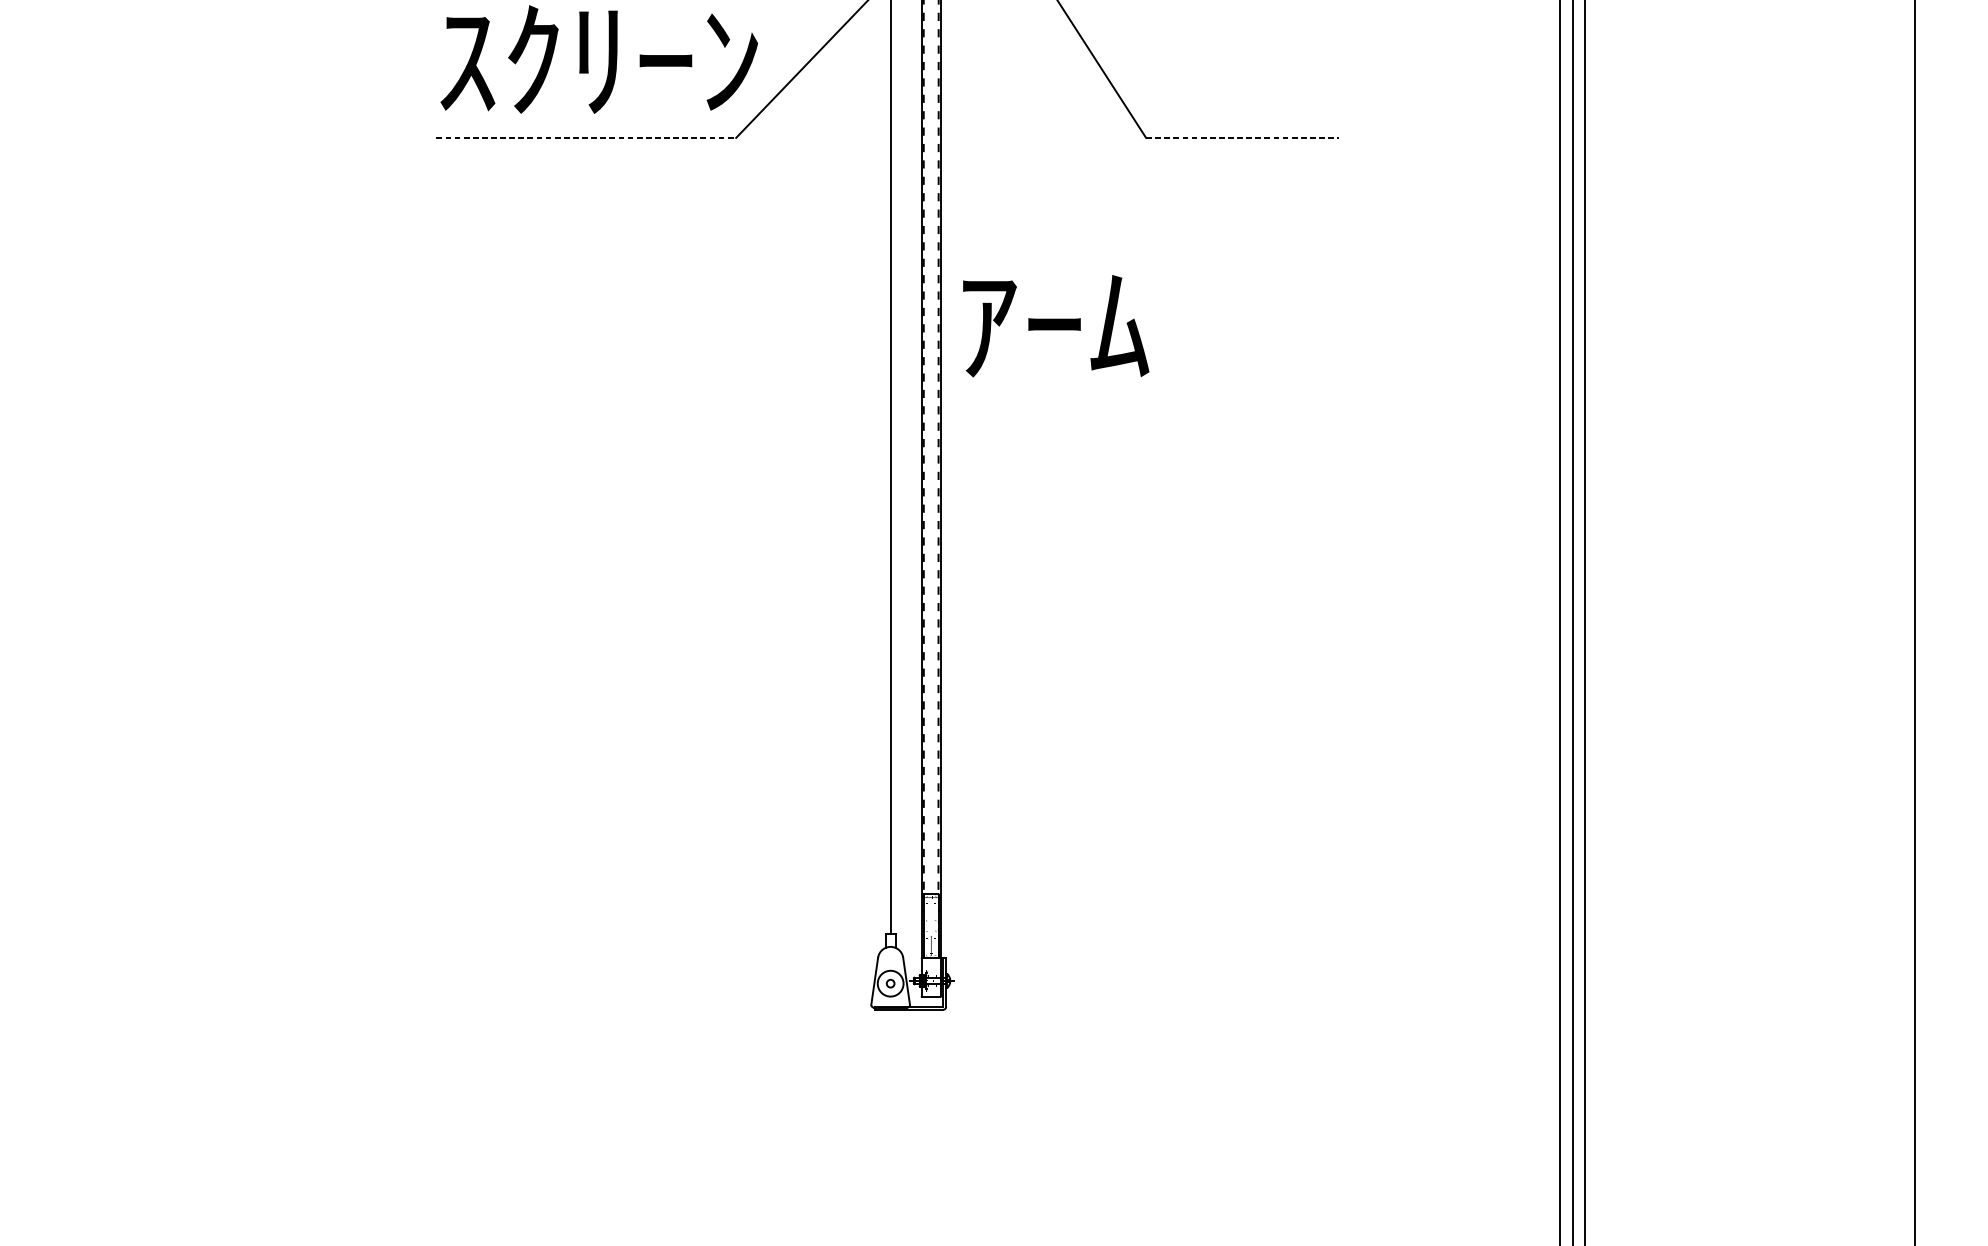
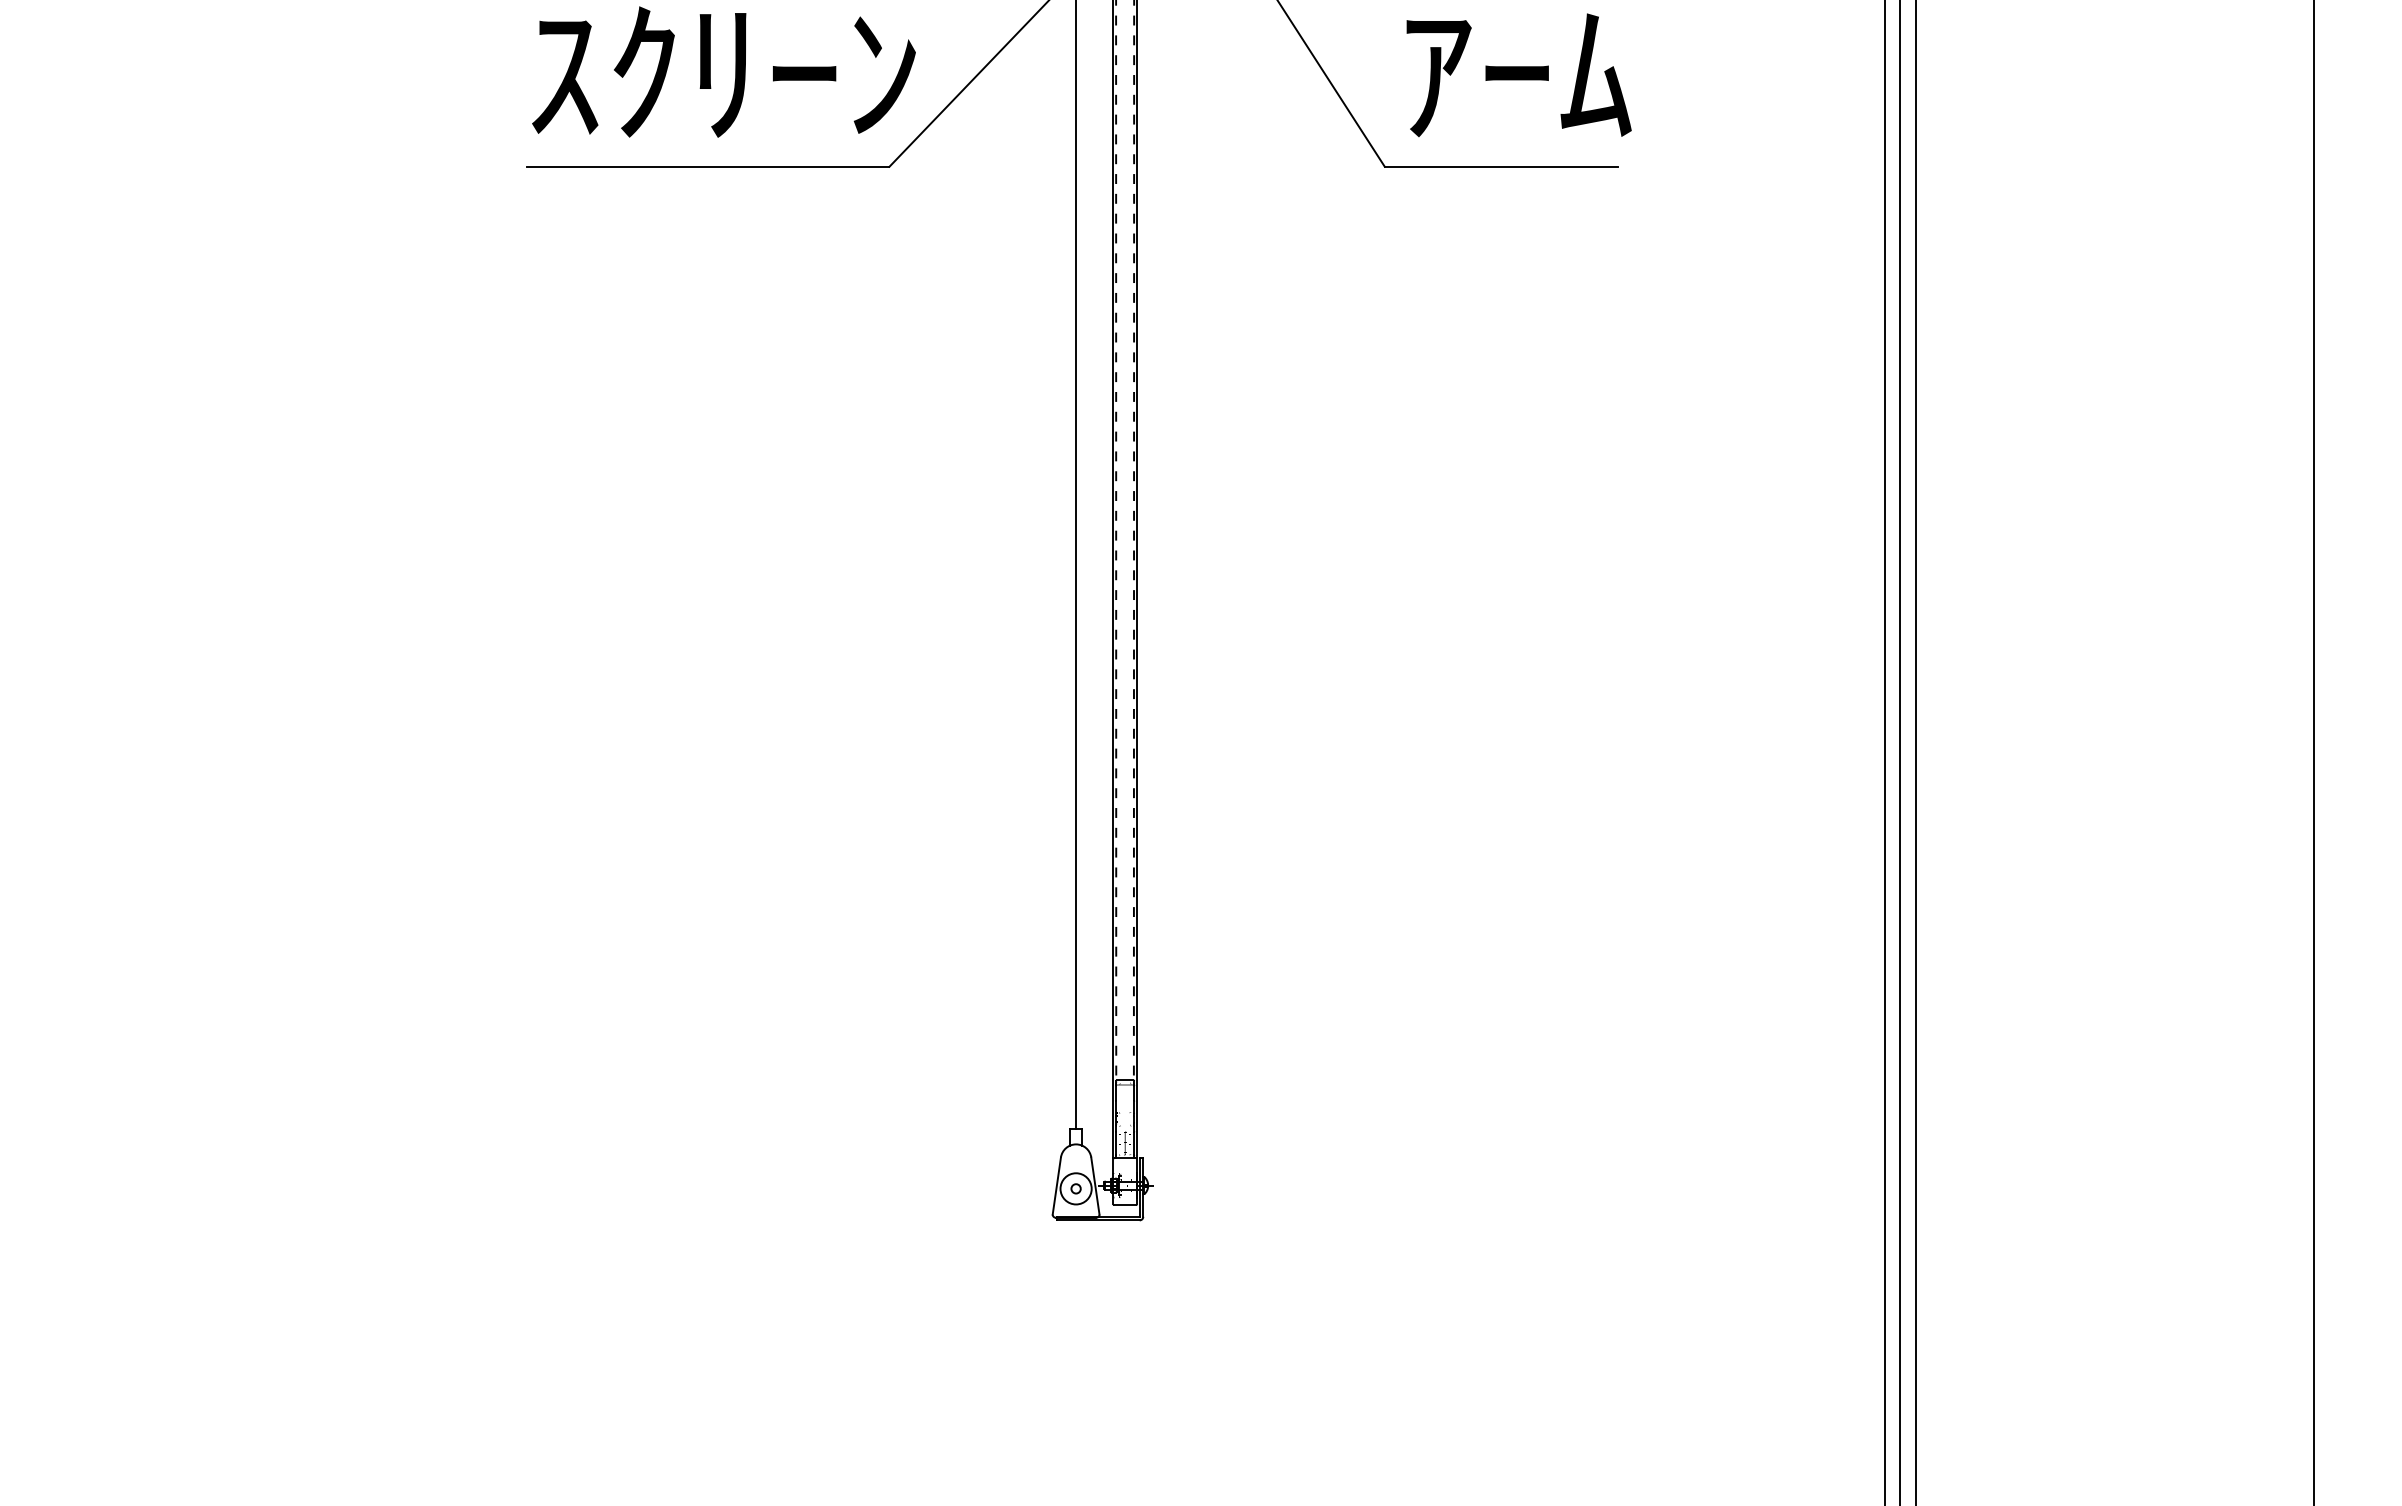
line: (586, 137) -> (708, 166), dashed -> solid
line: (1242, 137) -> (1501, 166), dashed -> solid
text: (1055, 326) -> (1518, 75), moved

